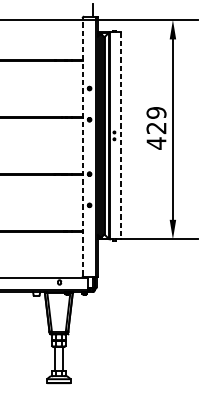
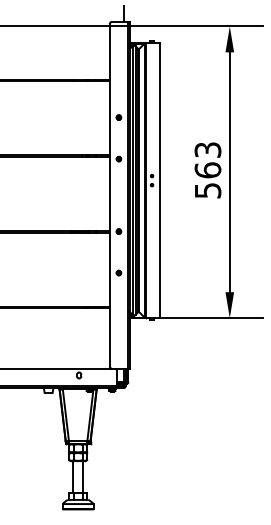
text: (156, 128) -> (207, 170), 429 -> 563
line: (120, 135) -> (160, 180), dashed -> solid
line: (82, 146) -> (109, 194), dashed -> solid

